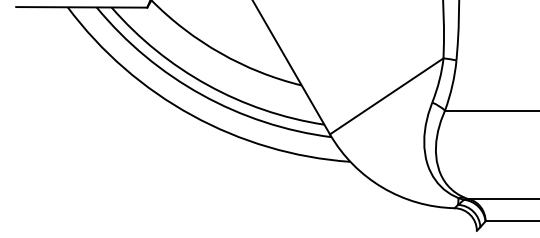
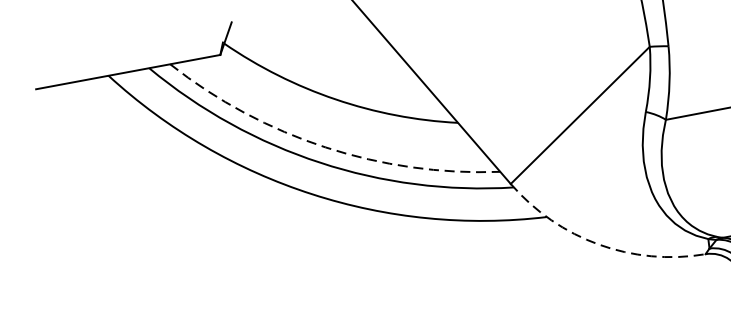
arc: (207, 85) -> (325, 148), solid -> dashed
arc: (382, 187) -> (598, 244), solid -> dashed

